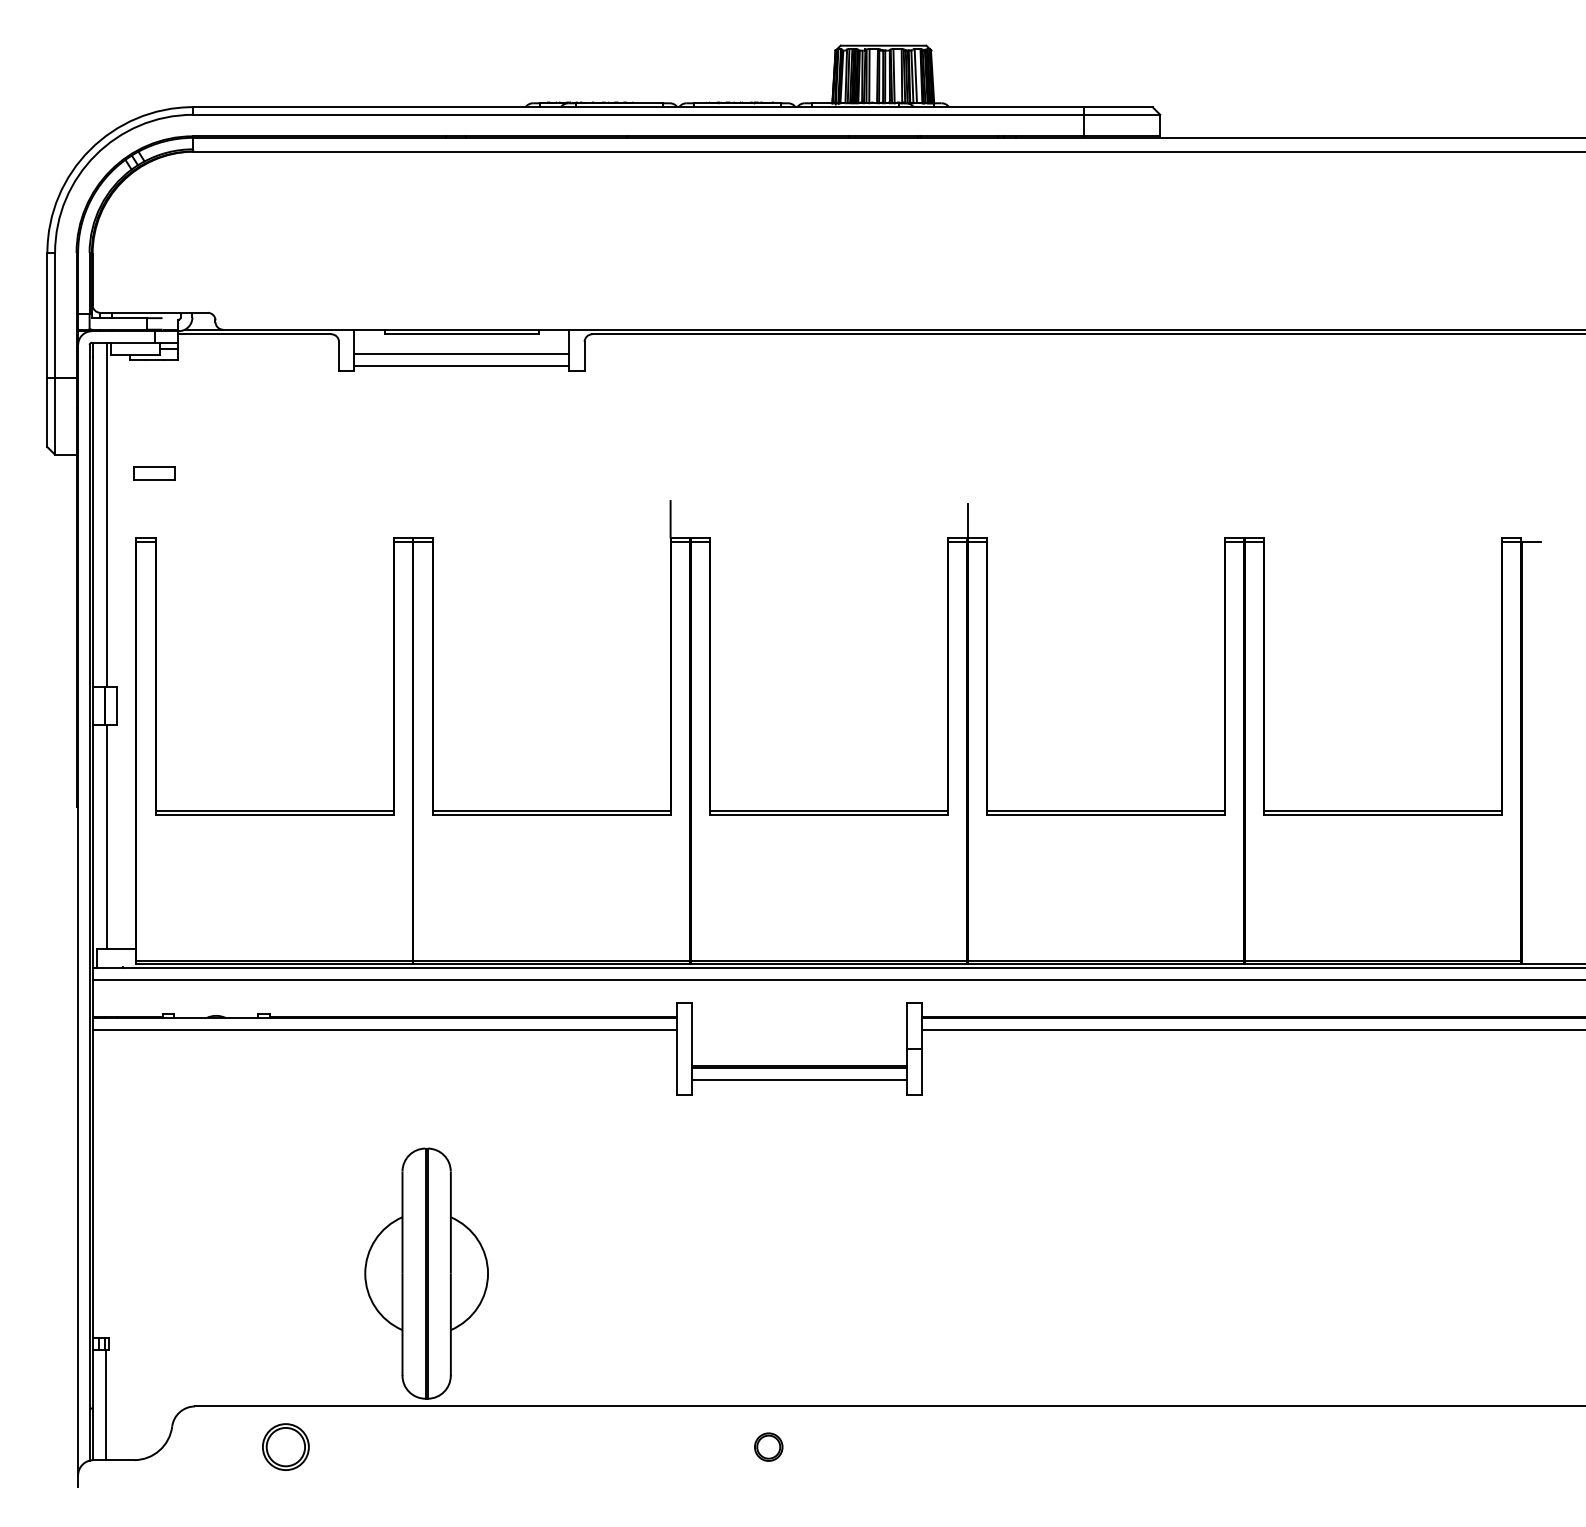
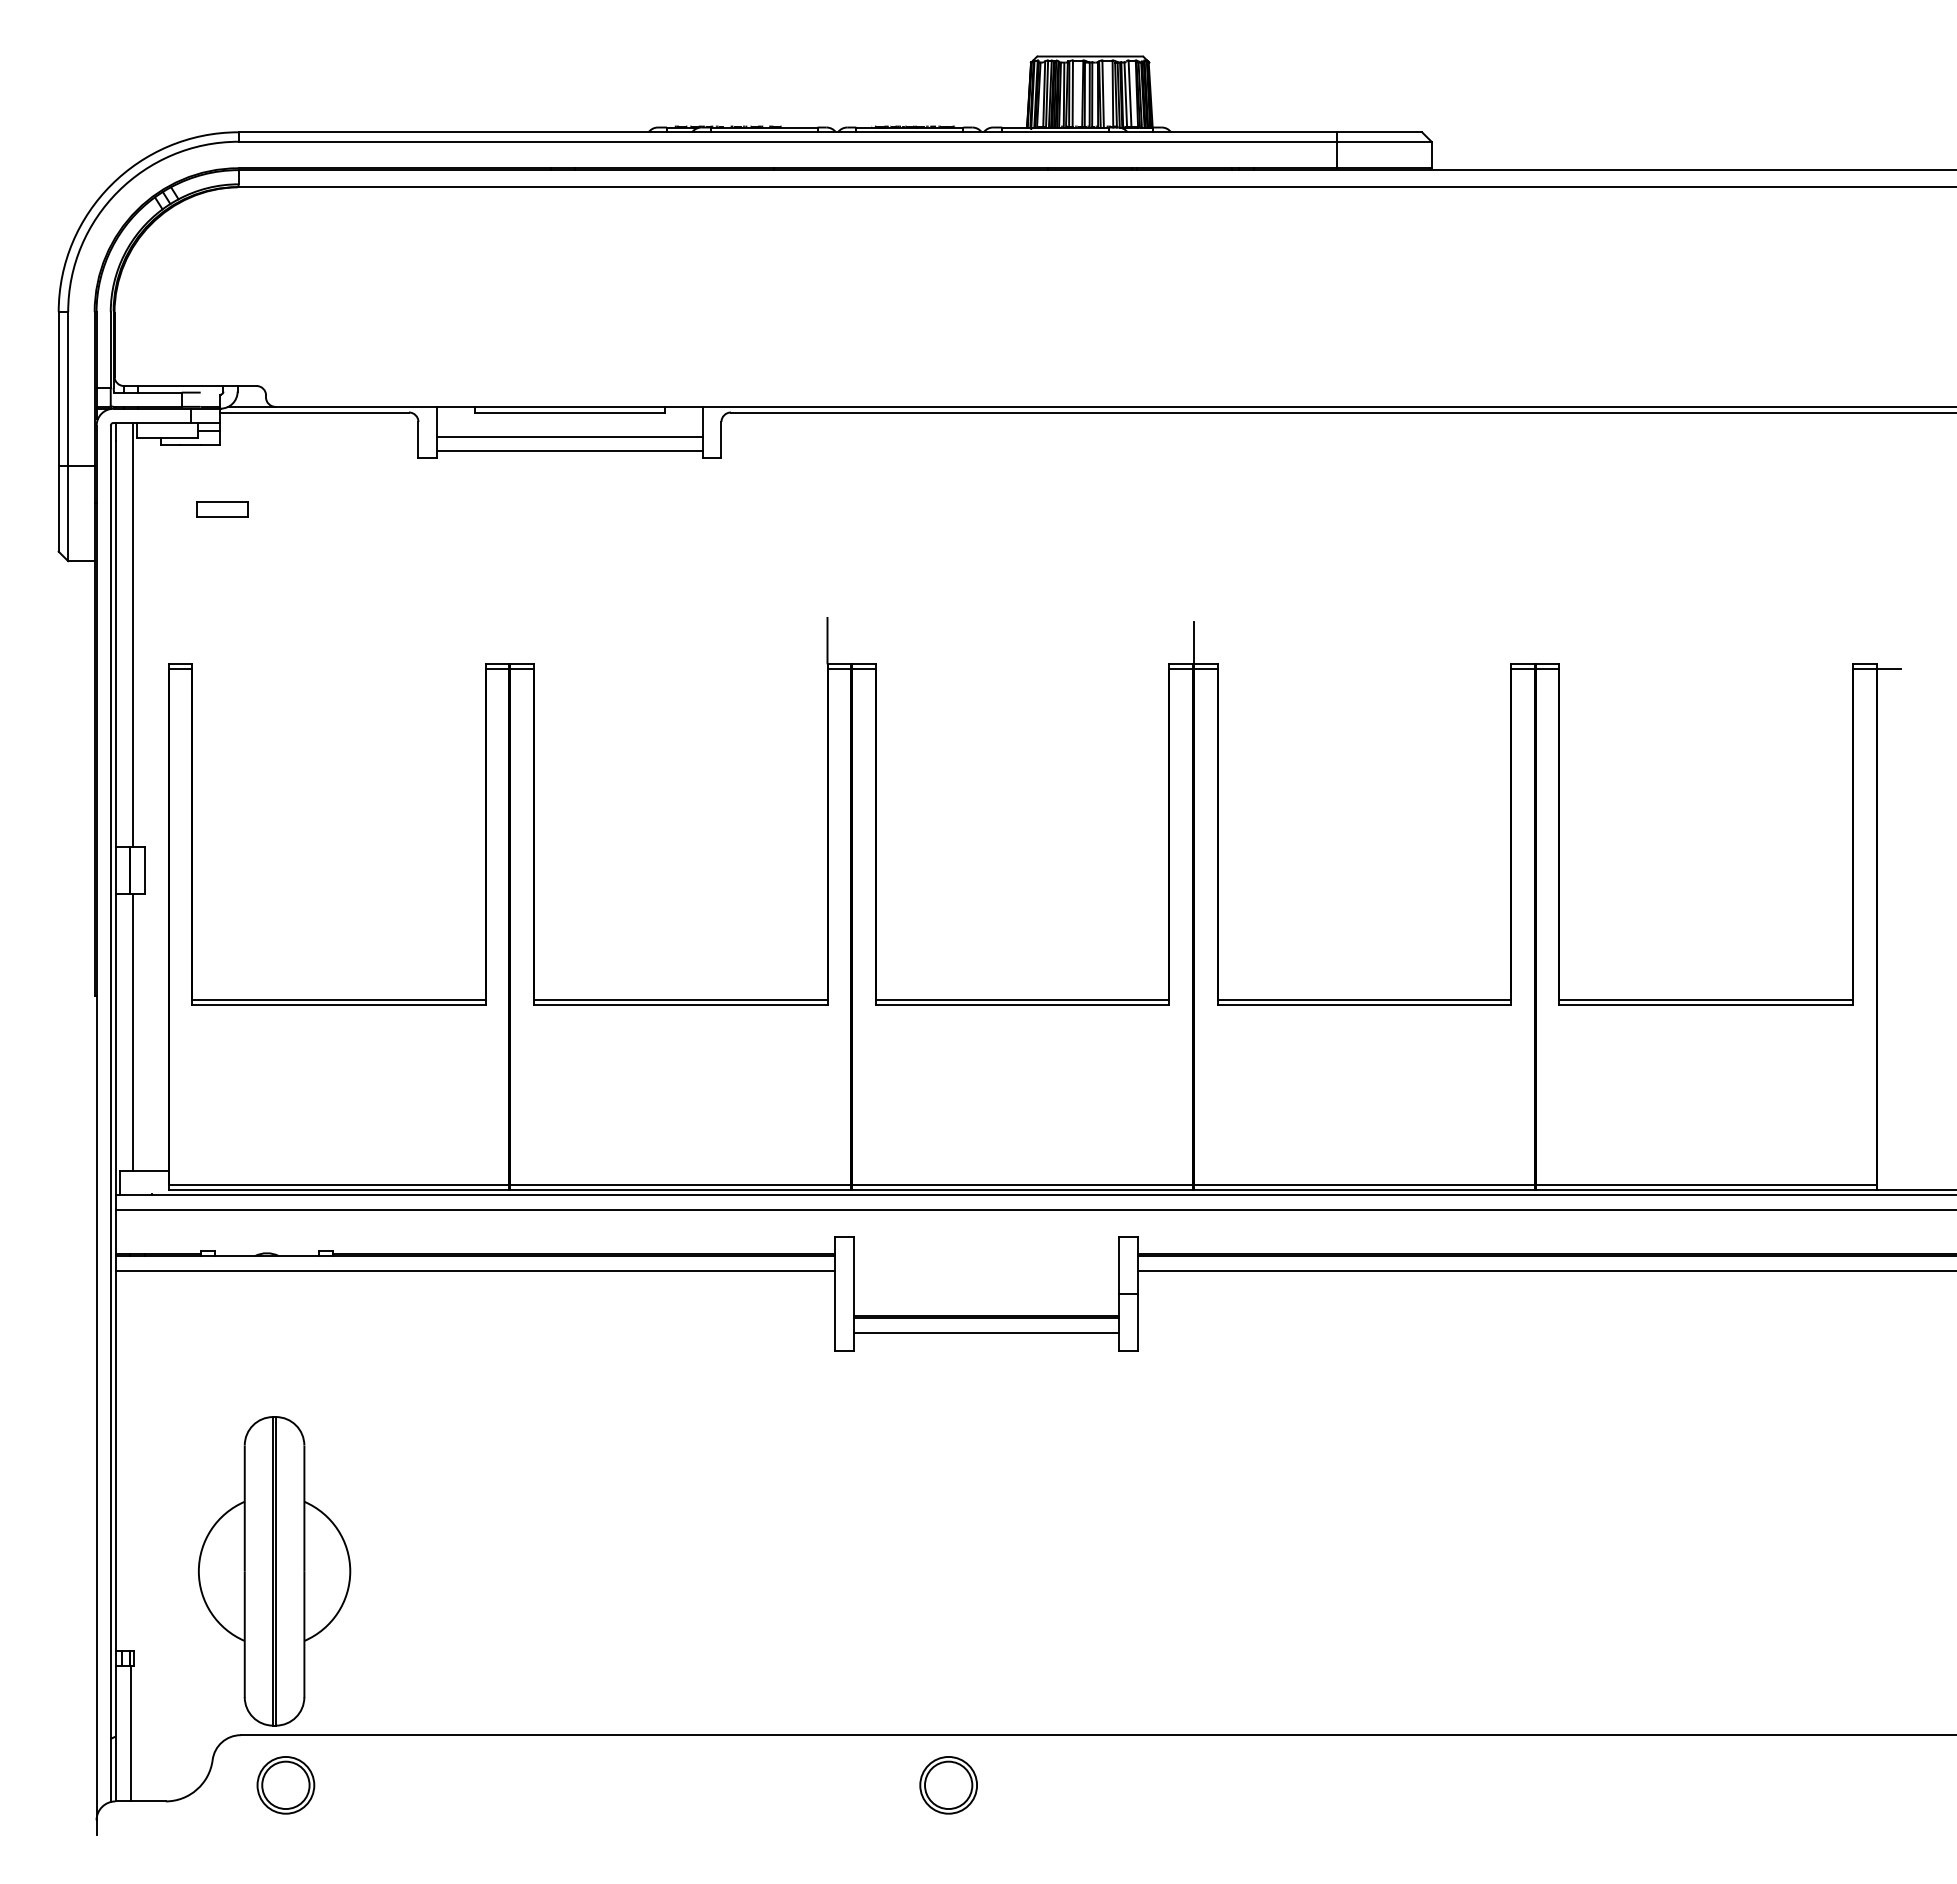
part: (154, 473) -> (222, 509), moved
part: (426, 1273) -> (274, 1571), moved
part: (285, 1447) -> (285, 1785), moved
part: (768, 1447) -> (948, 1785), size x1.67

